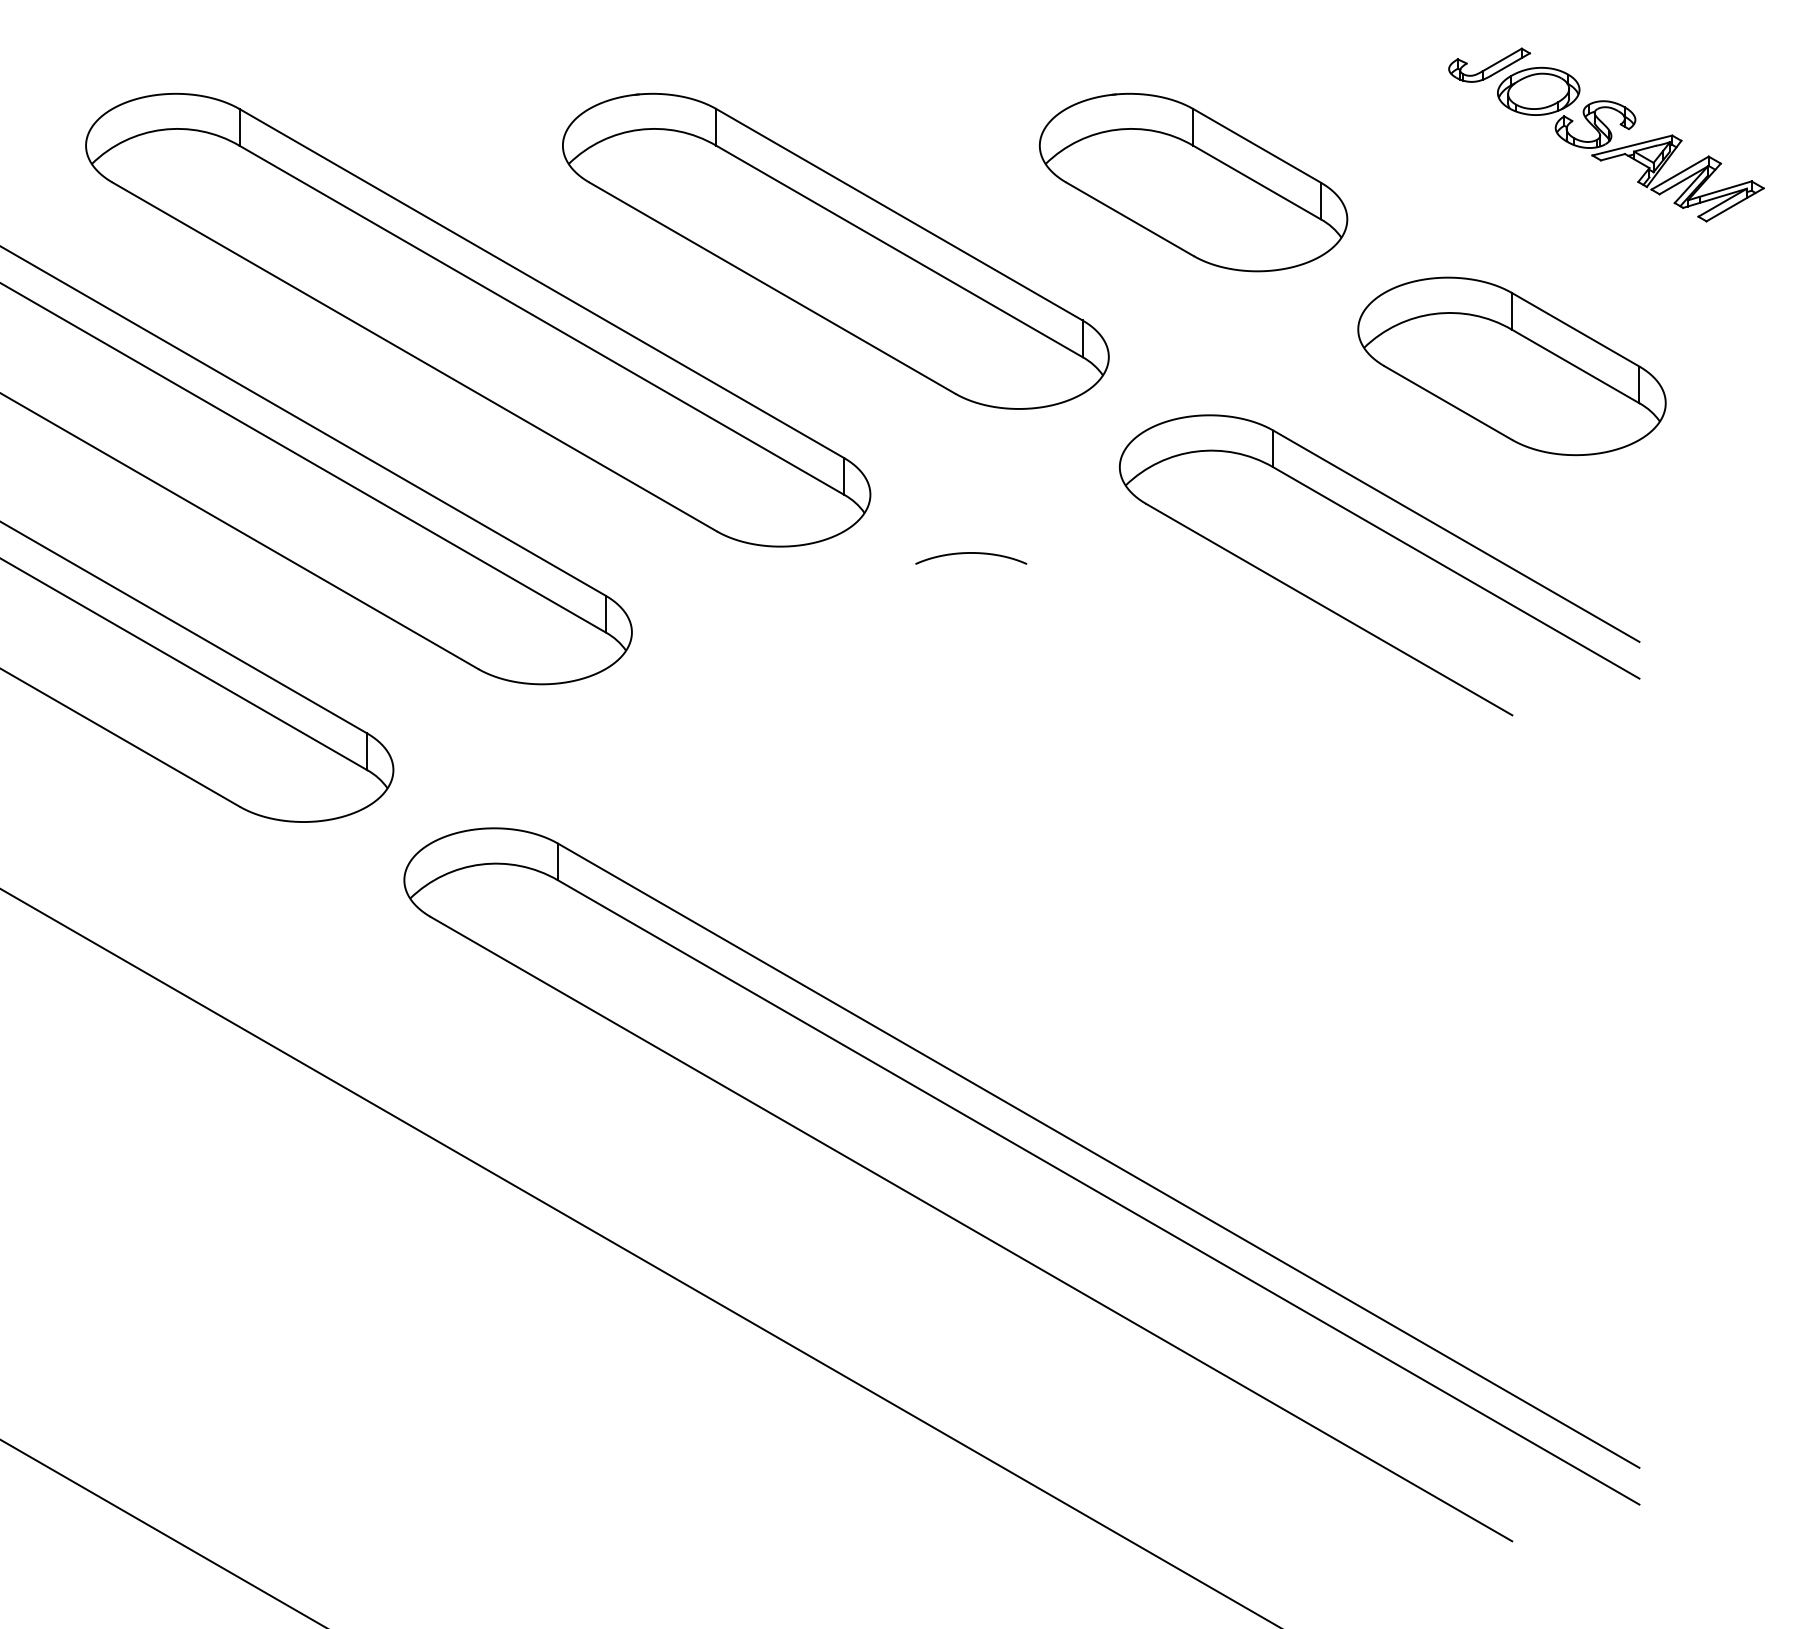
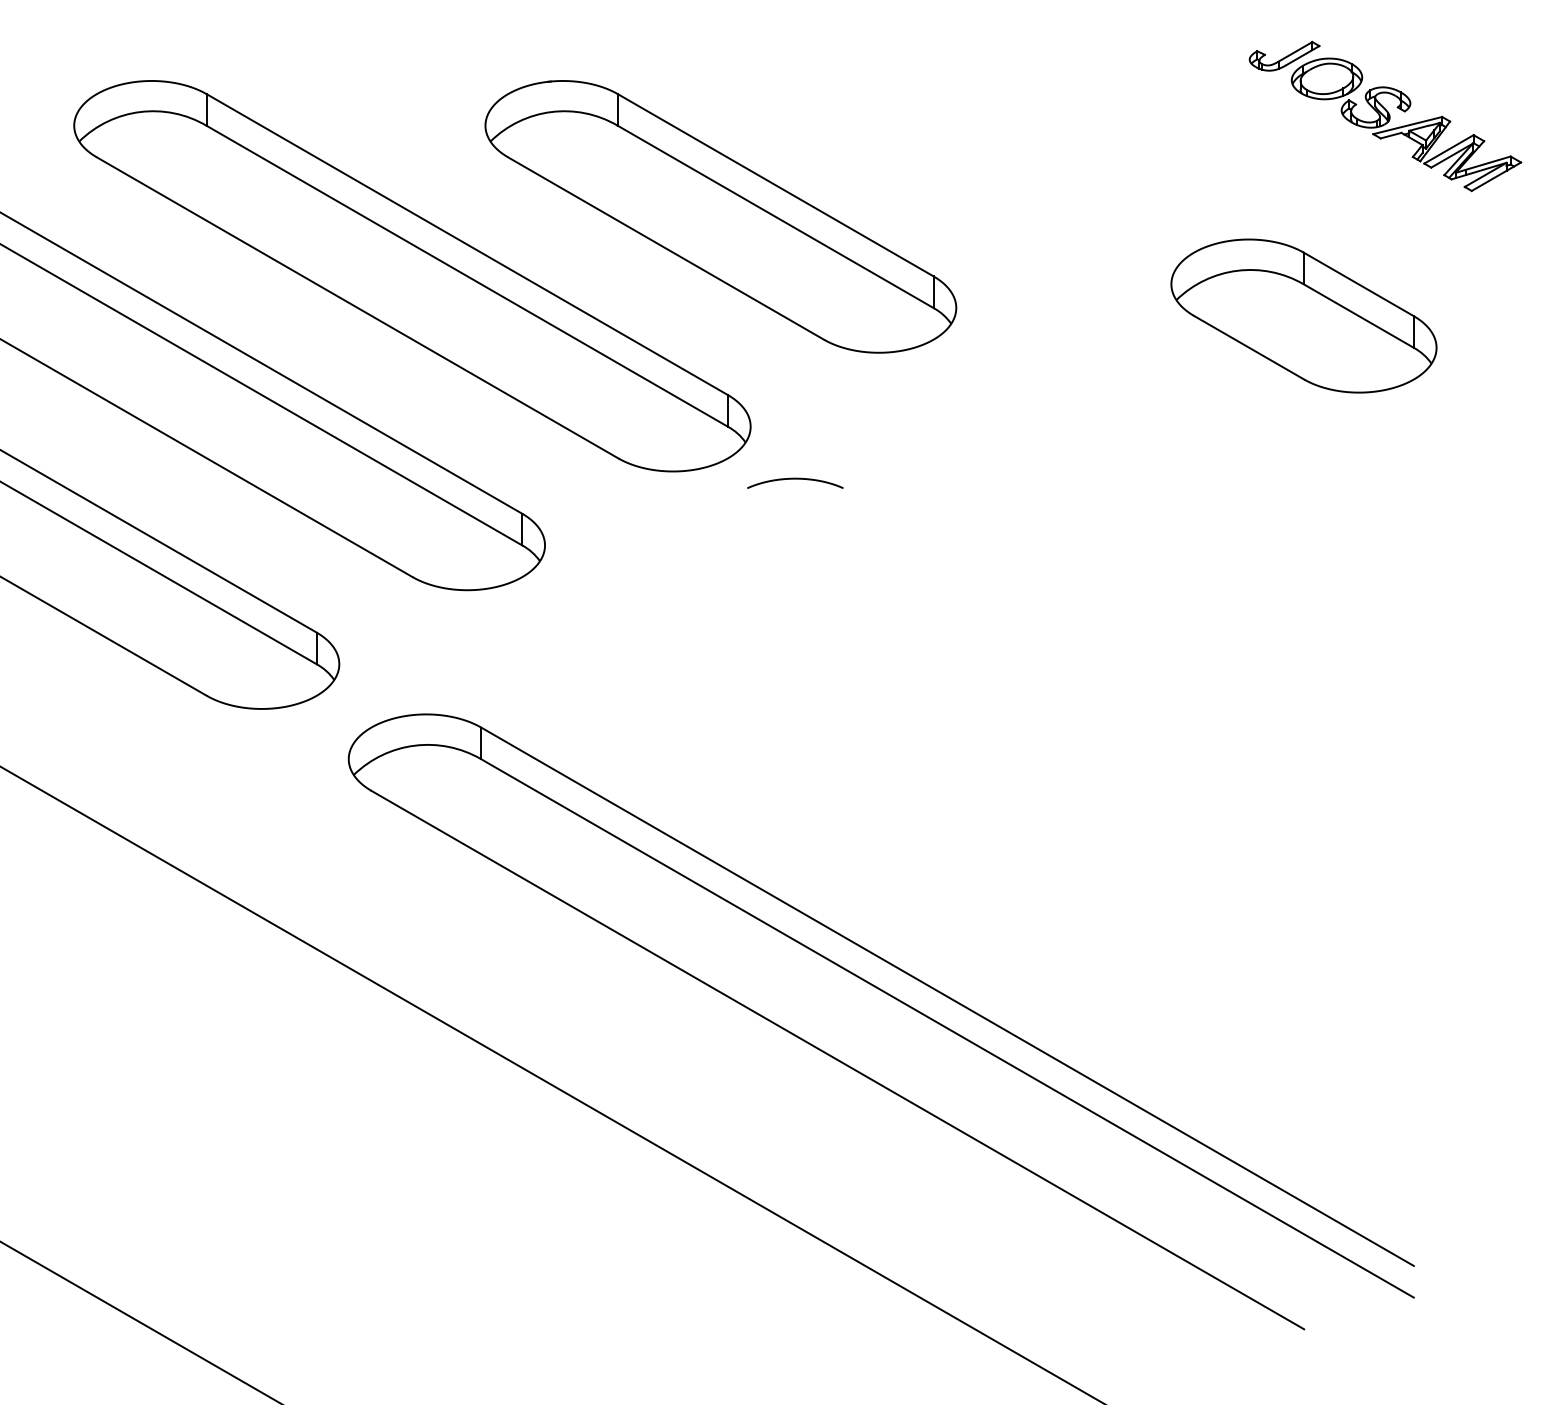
part: (1193, 182) -> (1029, 157), removed
part: (1392, 537) -> (1200, 463), removed
curve: (971, 553) -> (795, 479), moved

